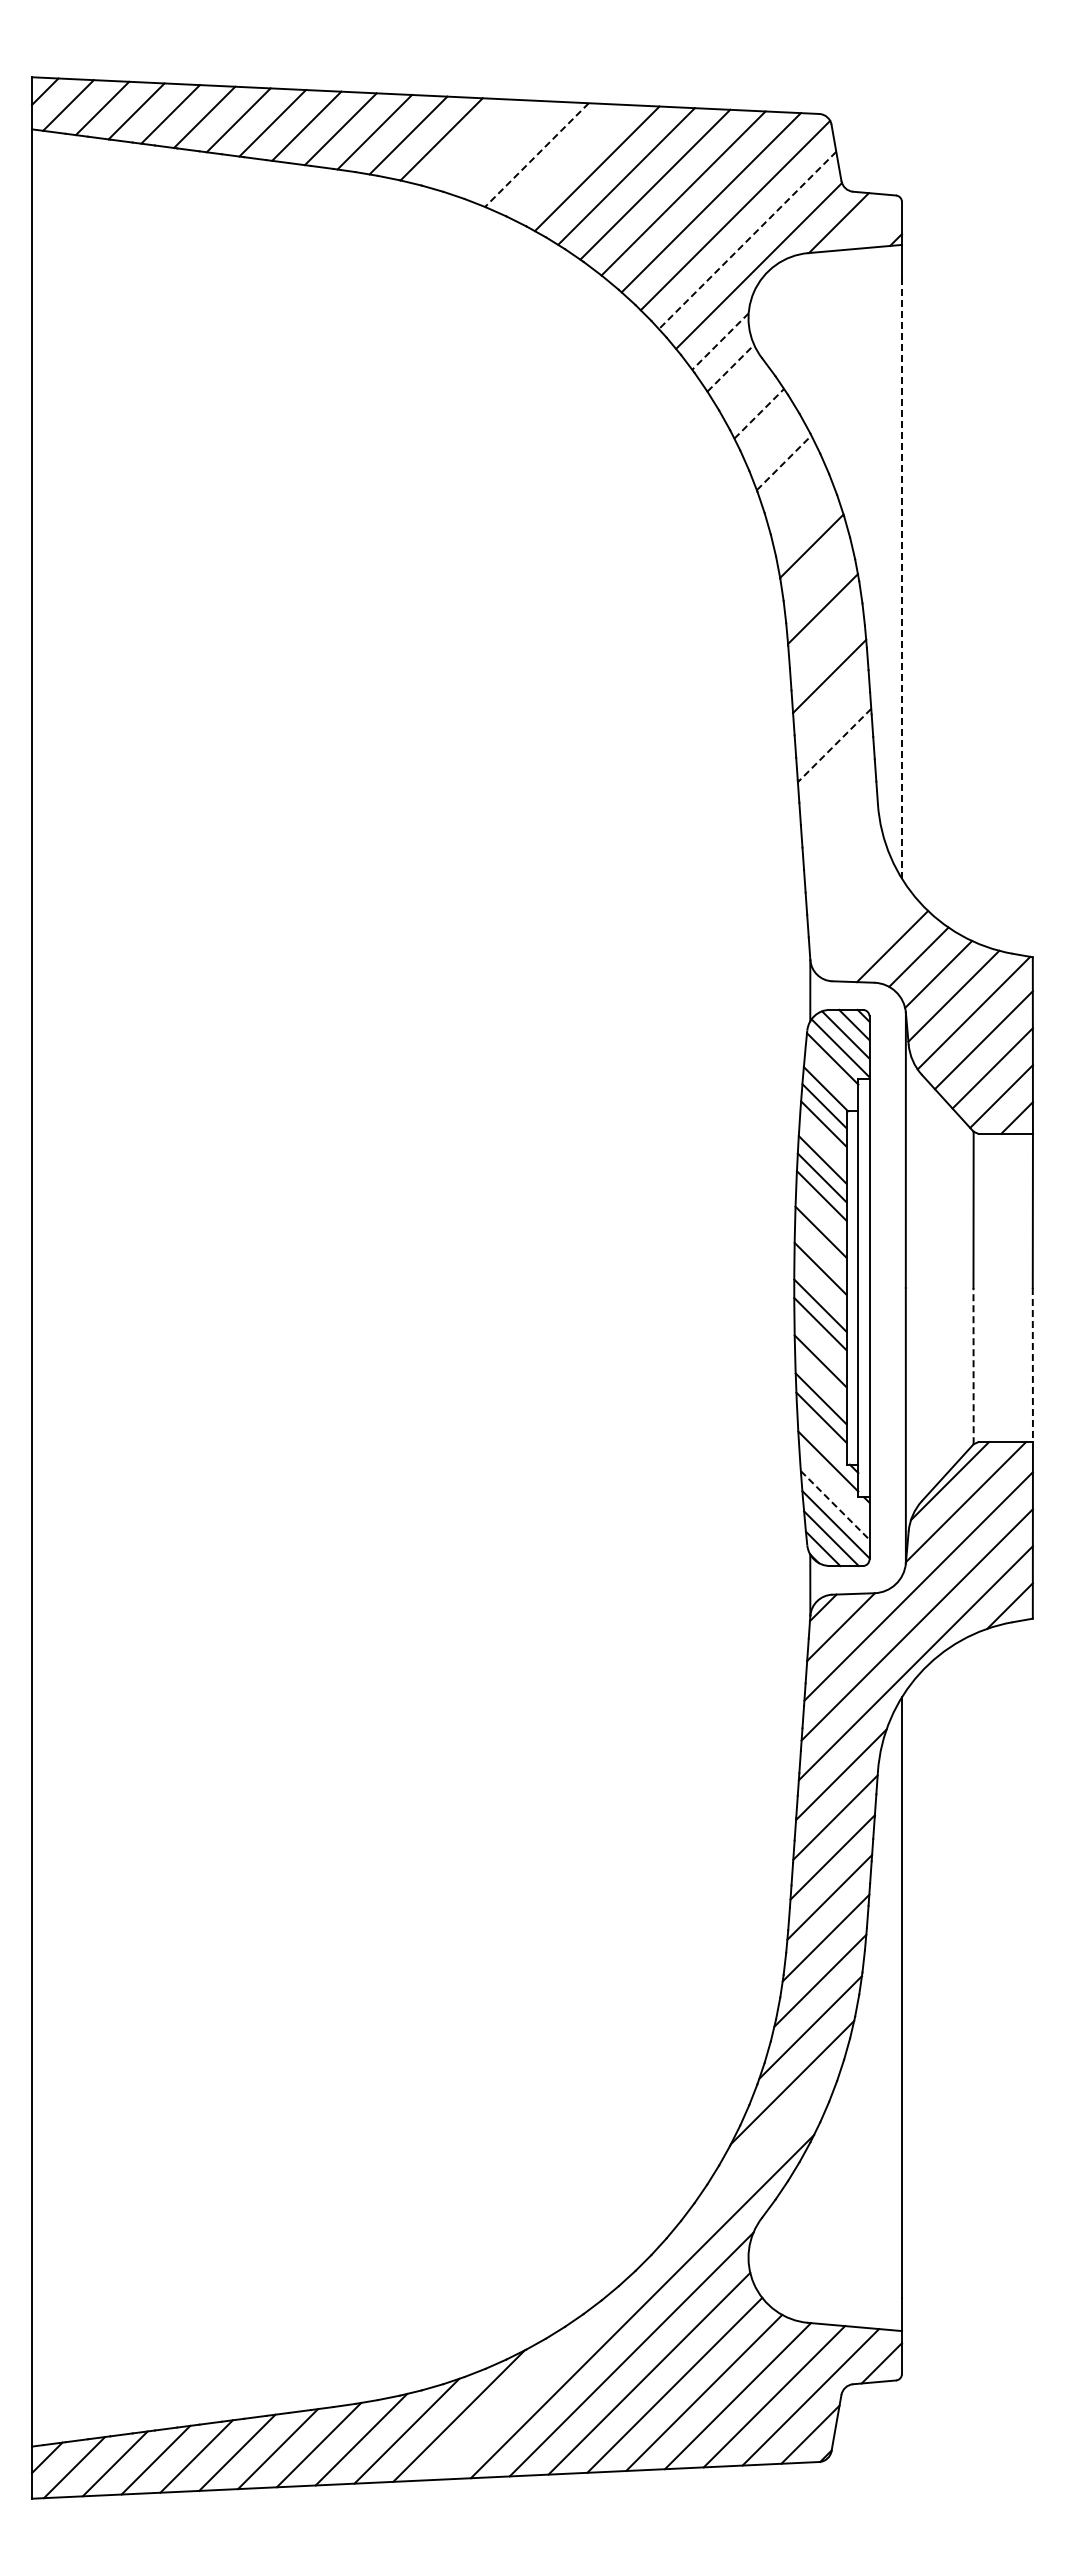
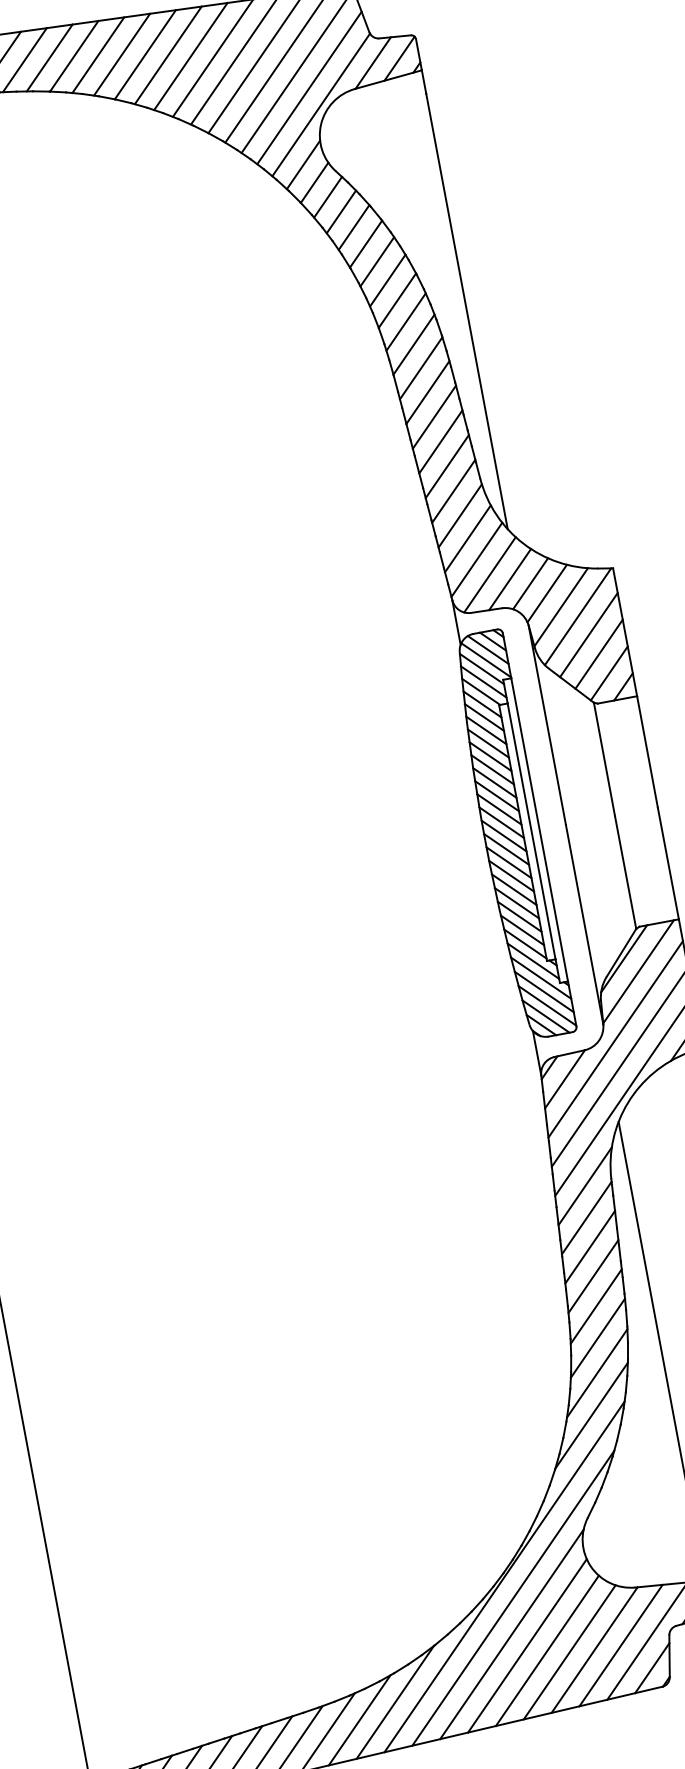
line: (474, 143) -> (98, 54), added
line: (505, 148) -> (121, 54), added
line: (536, 155) -> (145, 55), dashed -> solid
line: (567, 161) -> (168, 55), added
line: (874, 223) -> (399, 58), added
line: (747, 240) -> (309, 88), dashed -> solid
line: (720, 341) -> (303, 164), dashed -> solid
line: (731, 367) -> (315, 182), dashed -> solid
line: (744, 390) -> (327, 197), added
line: (759, 413) -> (341, 211), dashed -> solid
line: (772, 437) -> (354, 227), added
line: (784, 462) -> (366, 243), dashed -> solid
line: (794, 488) -> (377, 261), added
line: (803, 516) -> (387, 280), added
line: (817, 576) -> (405, 321), added
line: (902, 578) -> (467, 311), dashed -> solid
line: (826, 642) -> (421, 368), added
line: (831, 710) -> (433, 416), added
line: (834, 745) -> (440, 441), dashed -> solid
line: (836, 779) -> (446, 466), added
line: (839, 814) -> (453, 491), added
line: (841, 848) -> (459, 515), added
line: (846, 881) -> (467, 538), added
line: (853, 911) -> (477, 559), added
line: (866, 934) -> (489, 574), added
line: (831, 1076) -> (483, 681), added
line: (822, 1141) -> (485, 730), added
line: (821, 1213) -> (494, 782), added
line: (820, 1250) -> (499, 809), added
line: (820, 1287) -> (504, 836), added
line: (820, 1342) -> (511, 876), added
line: (973, 1365) -> (625, 871), dashed -> solid
line: (1032, 1365) -> (668, 863), dashed -> solid
line: (820, 1379) -> (516, 902), added
line: (821, 1436) -> (525, 943), added
line: (834, 1486) -> (541, 978), added
line: (835, 1505) -> (544, 992), dashed -> solid
line: (636, 2275) -> (504, 1576), added

